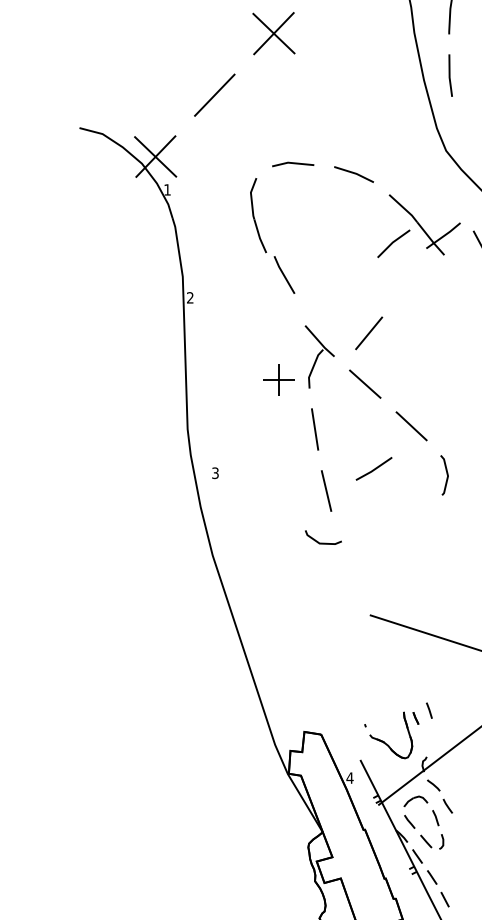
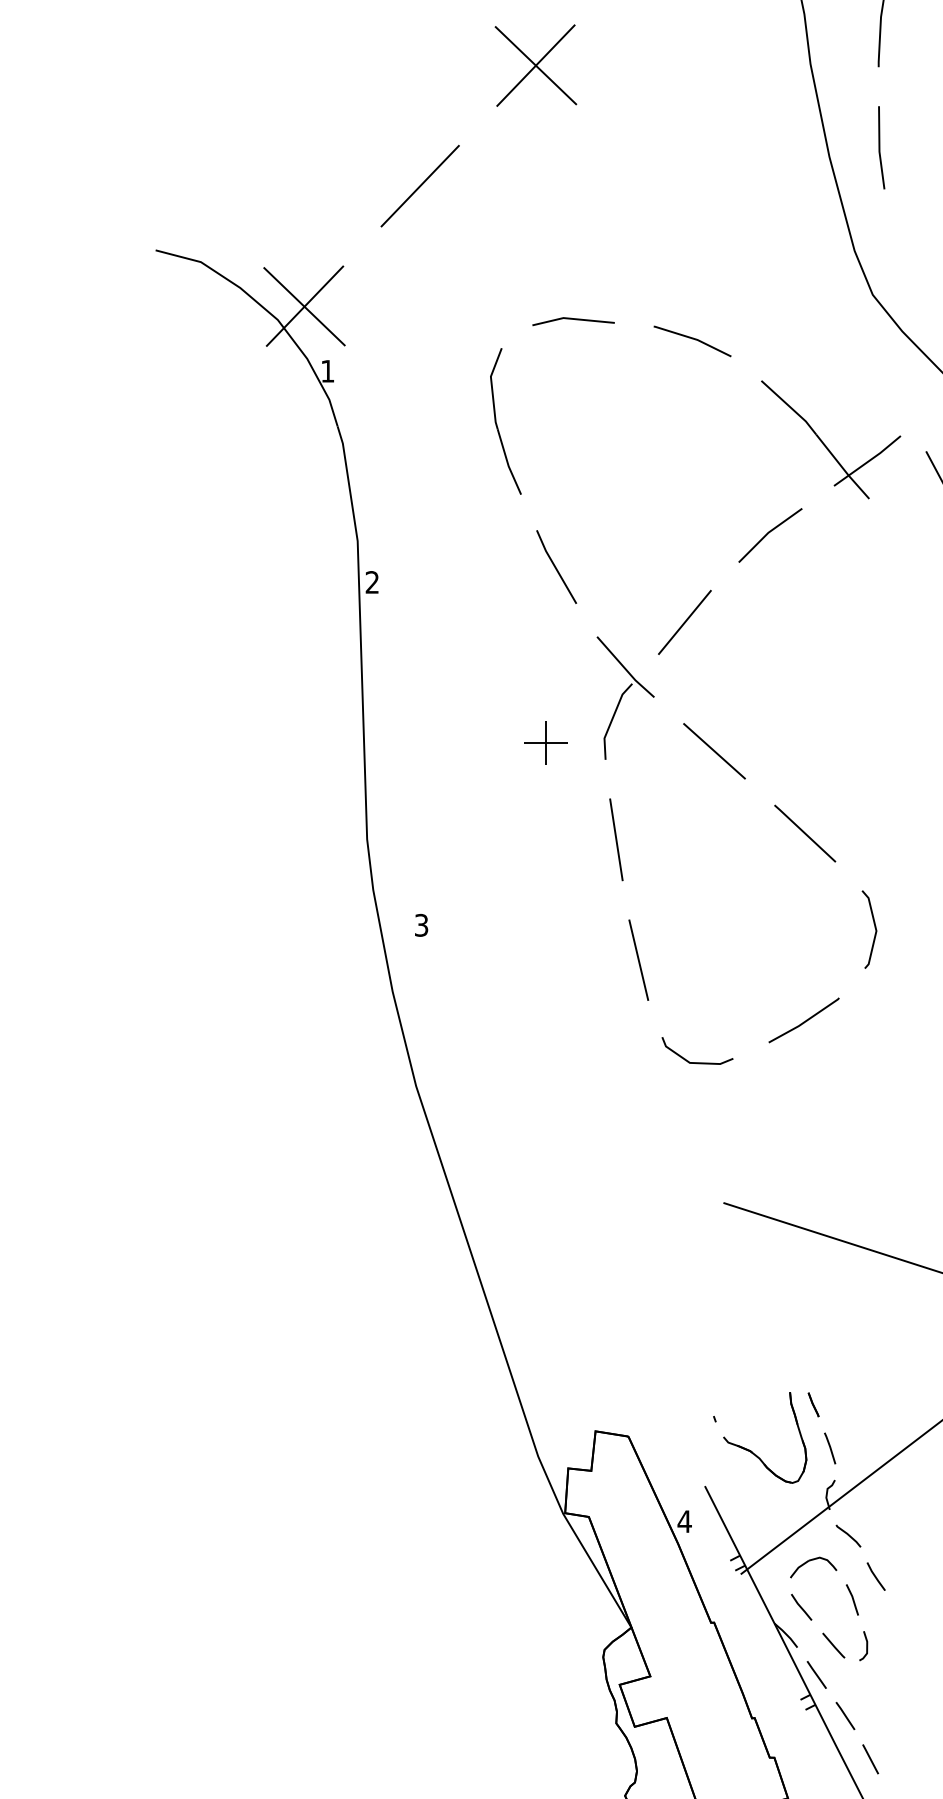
line: (393, 243) -> (769, 534), moved
line: (284, 274) -> (556, 566), moved
line: (369, 333) -> (685, 622), moved
part: (279, 379) -> (546, 742), size x0.71
line: (374, 468) -> (804, 1019), moved
line: (323, 542) -> (697, 1060), moved
line: (429, 710) -> (830, 1448), moved

